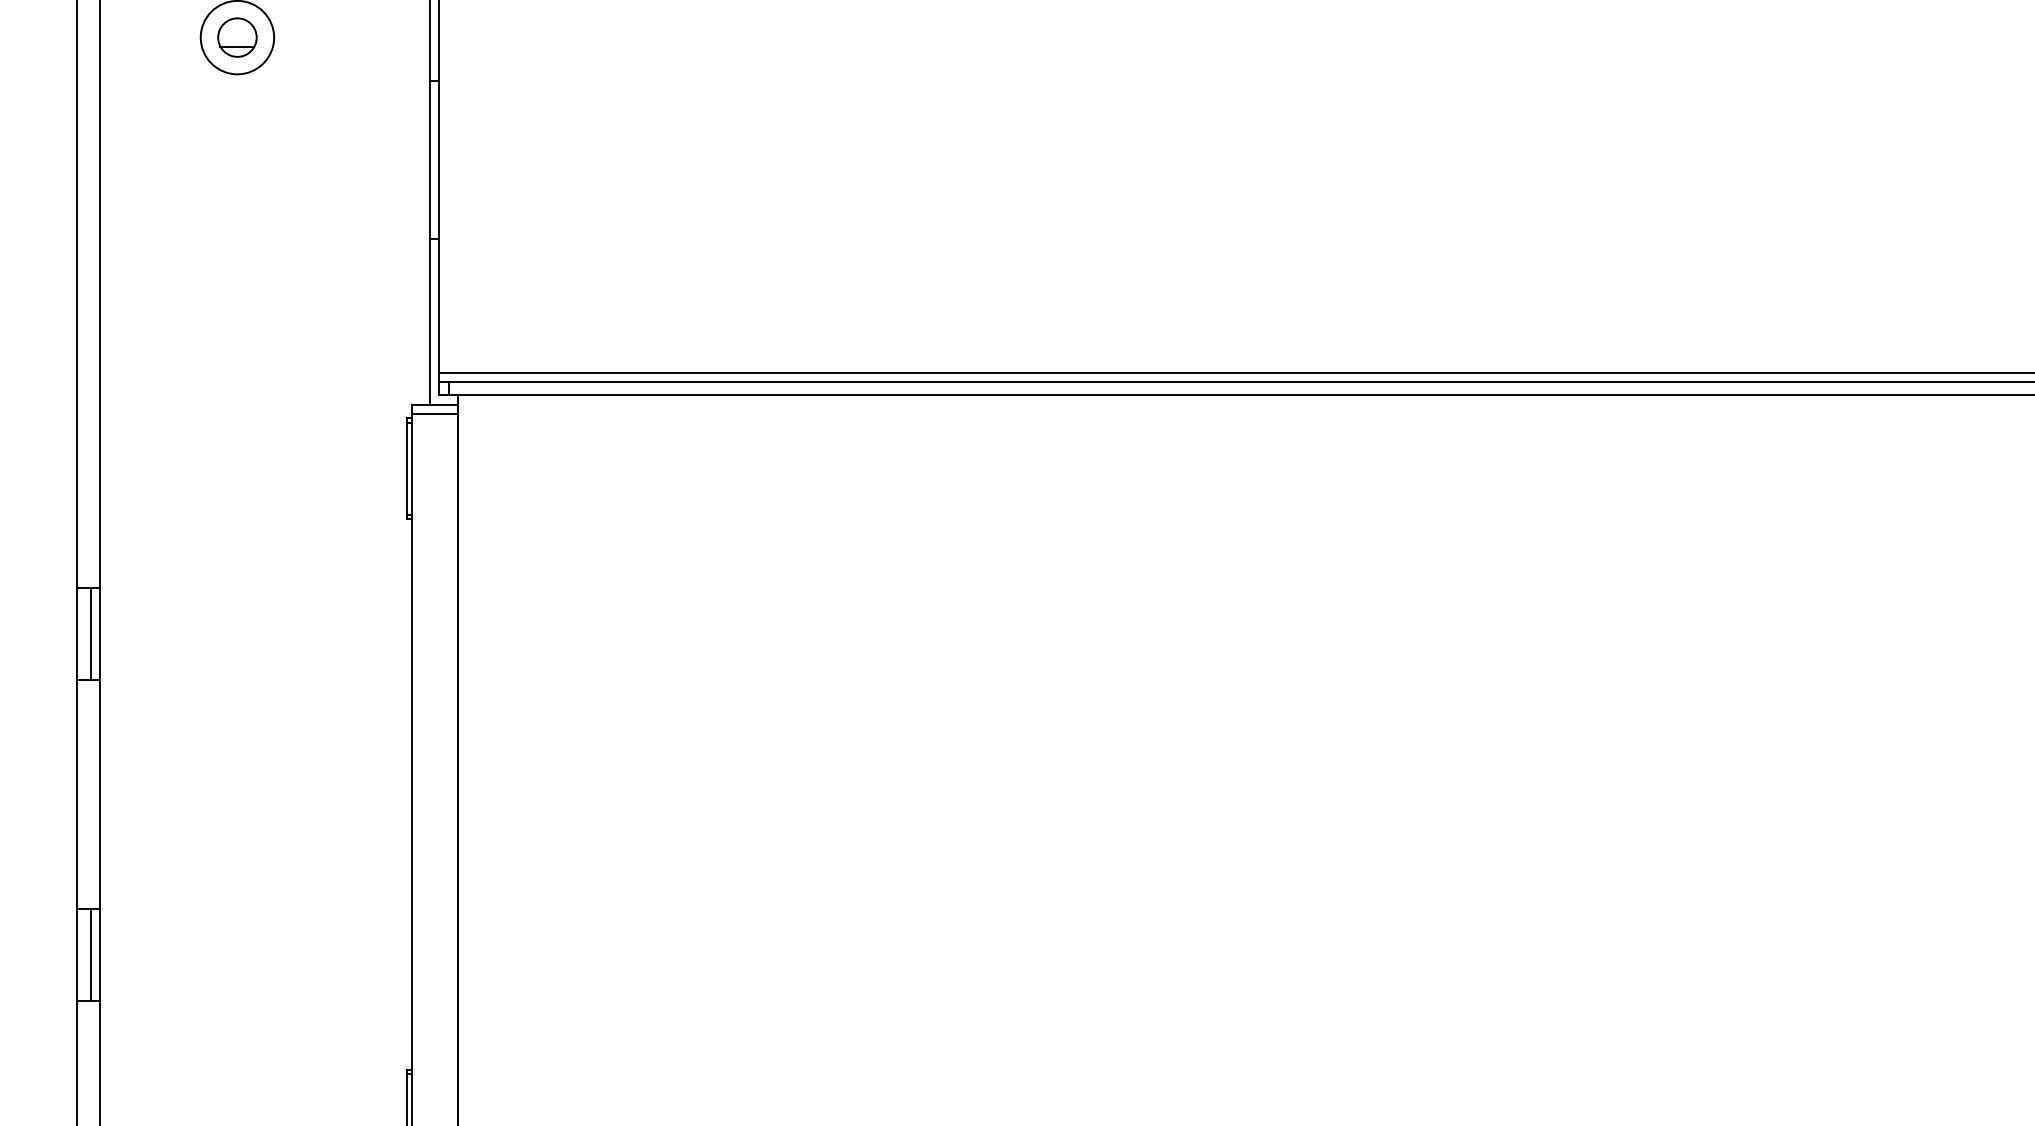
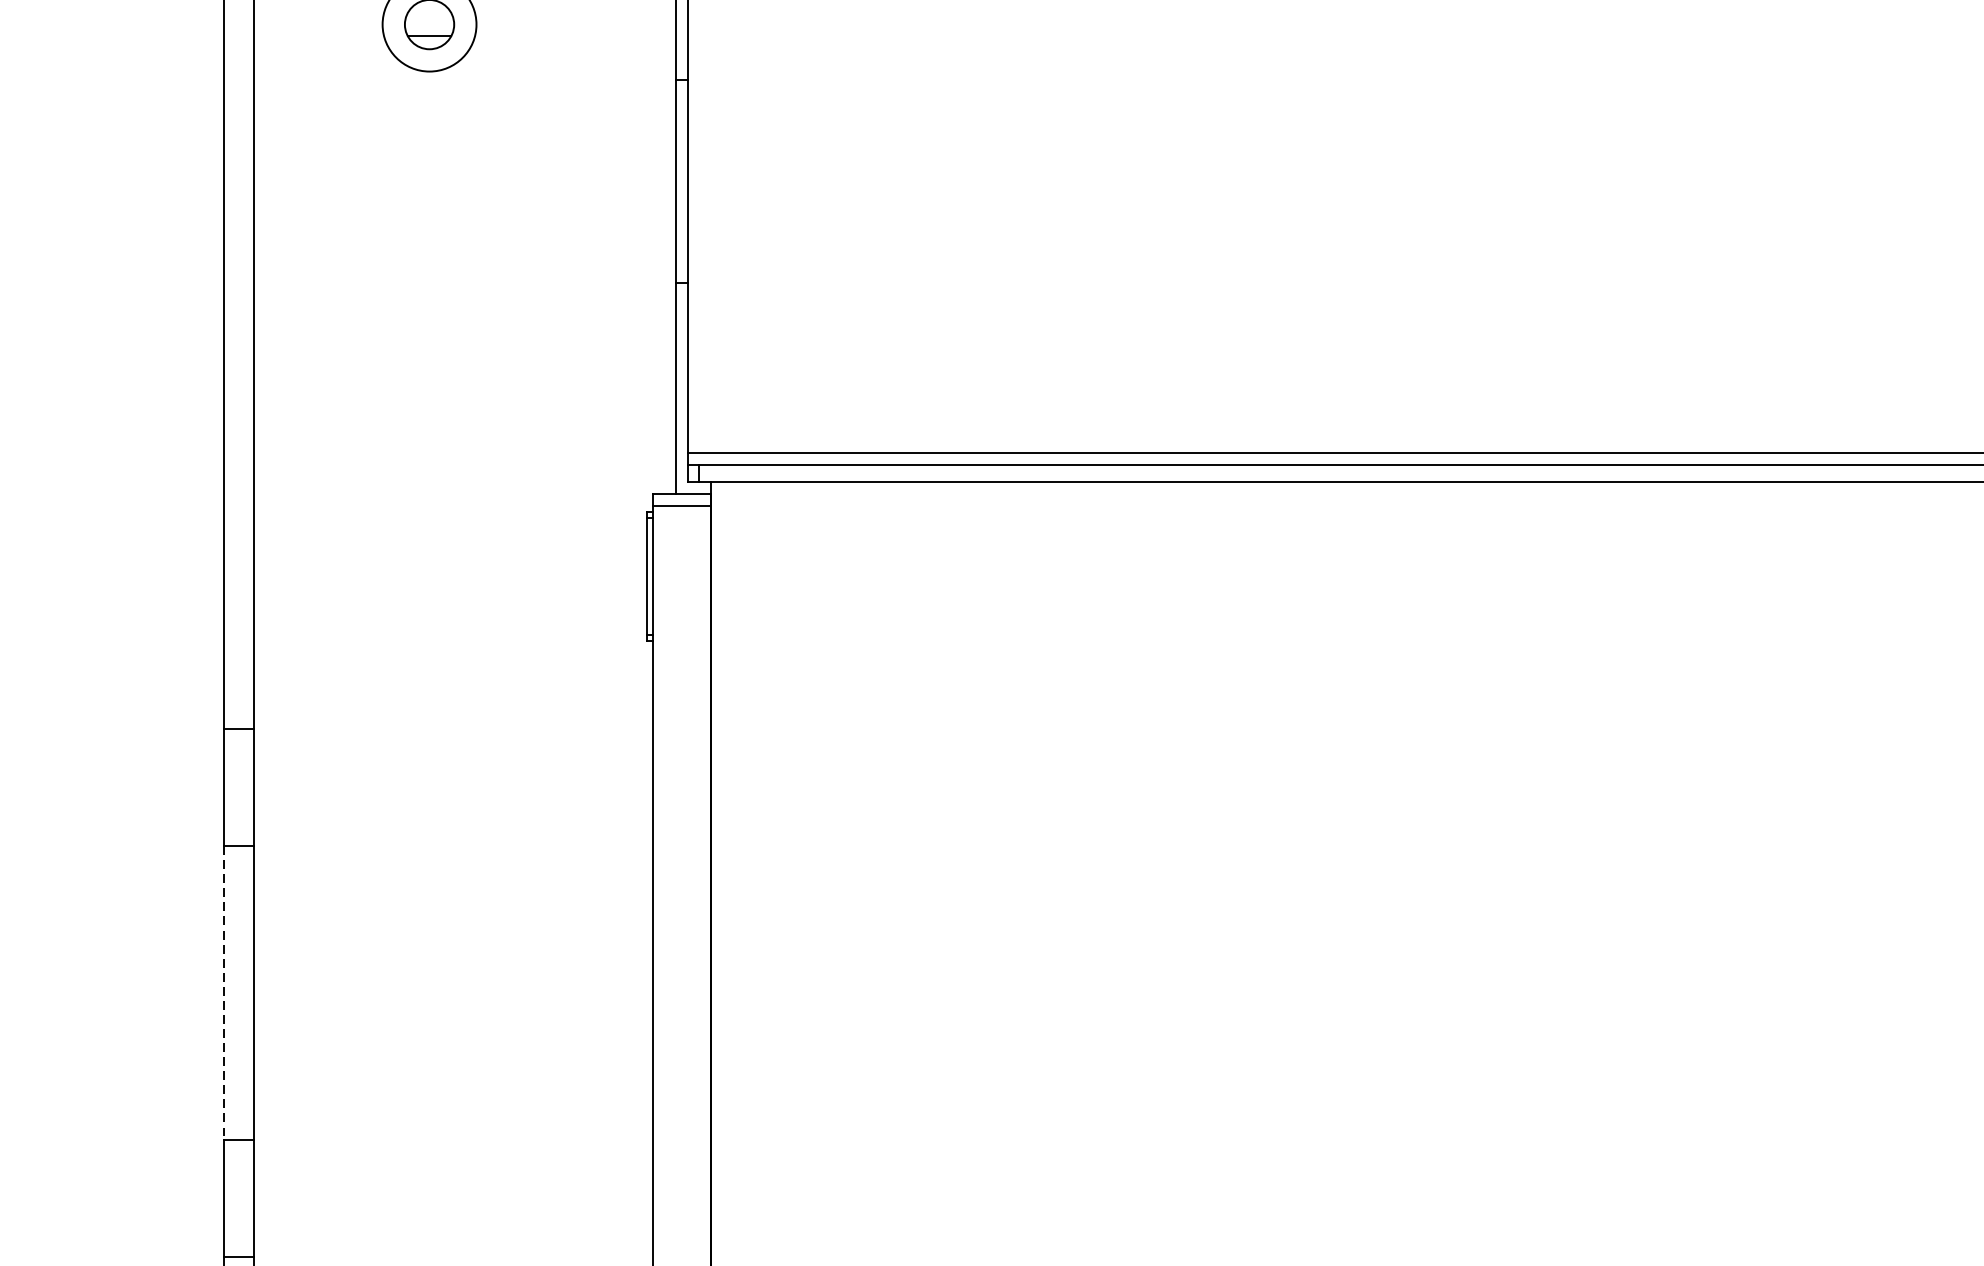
line: (90, 633) -> (241, 786), removed
line: (76, 794) -> (223, 992), solid -> dashed
line: (90, 955) -> (241, 1198), removed

